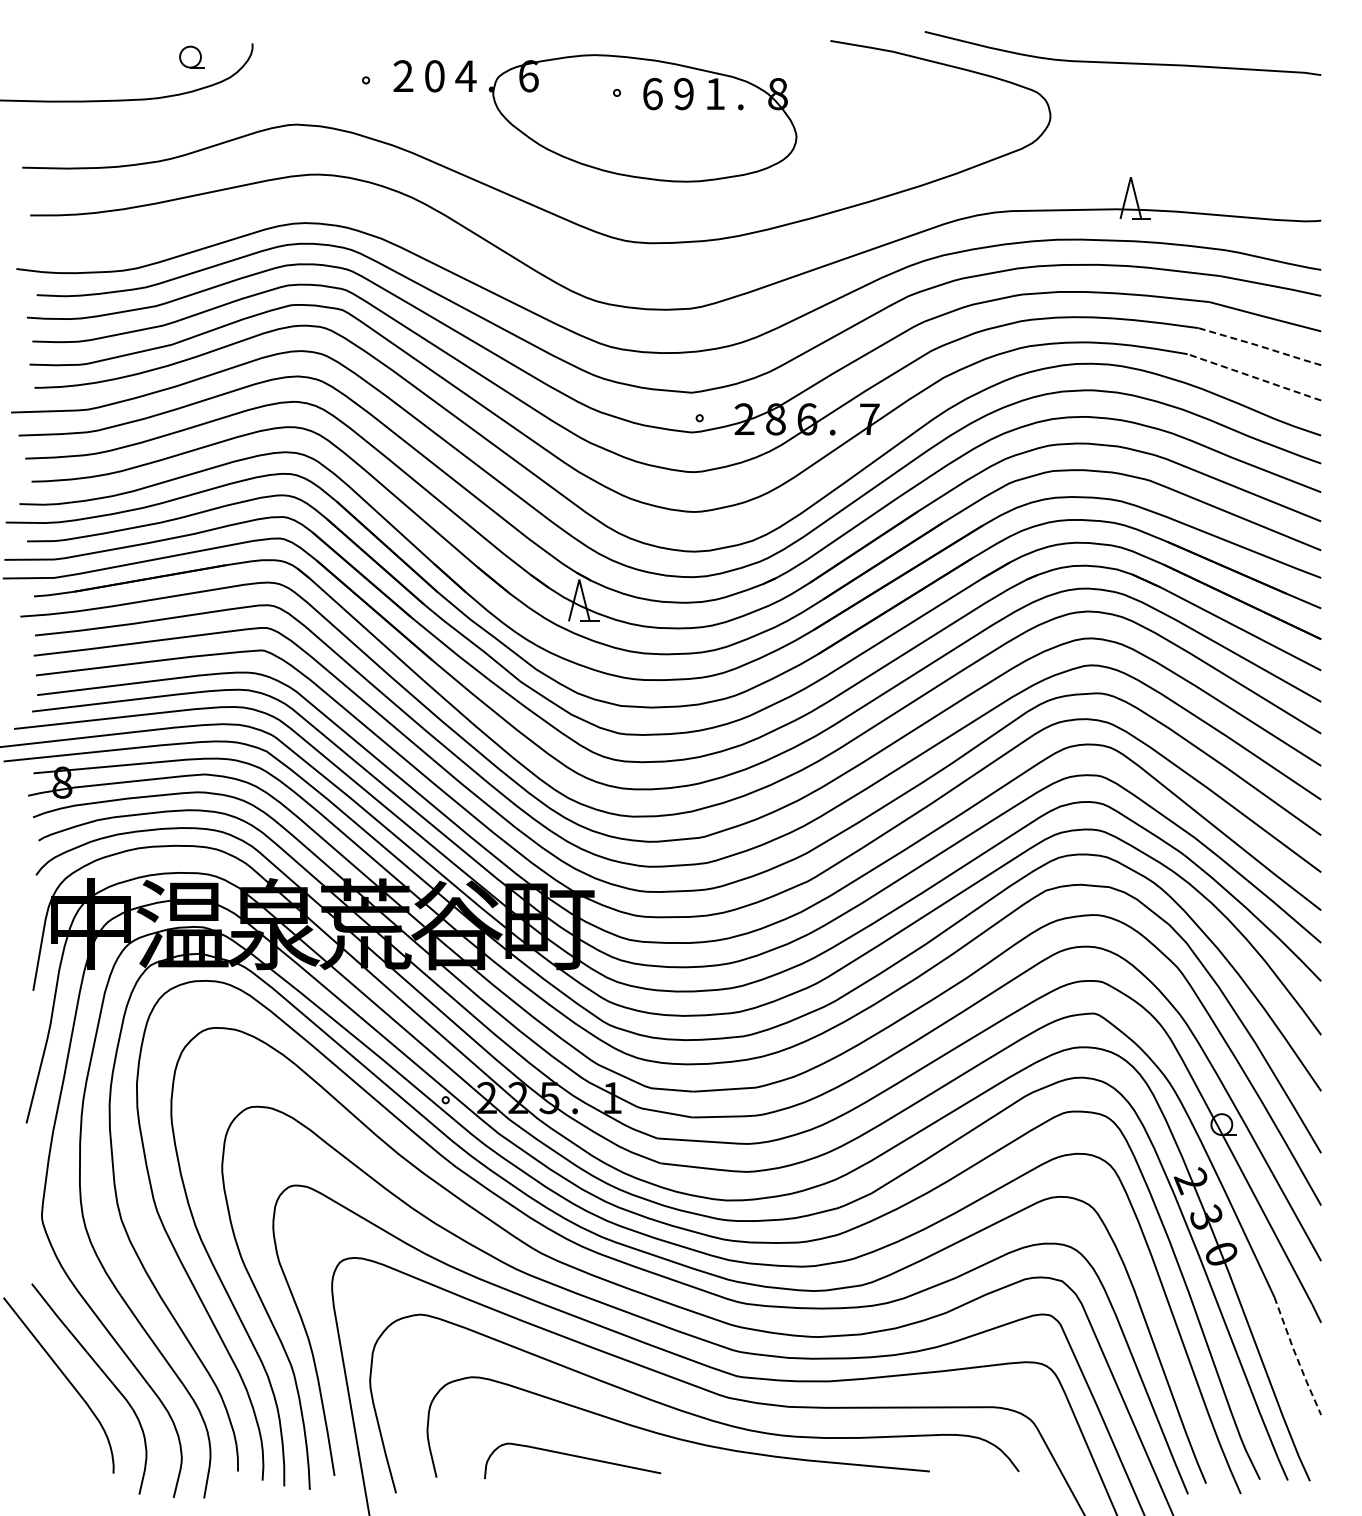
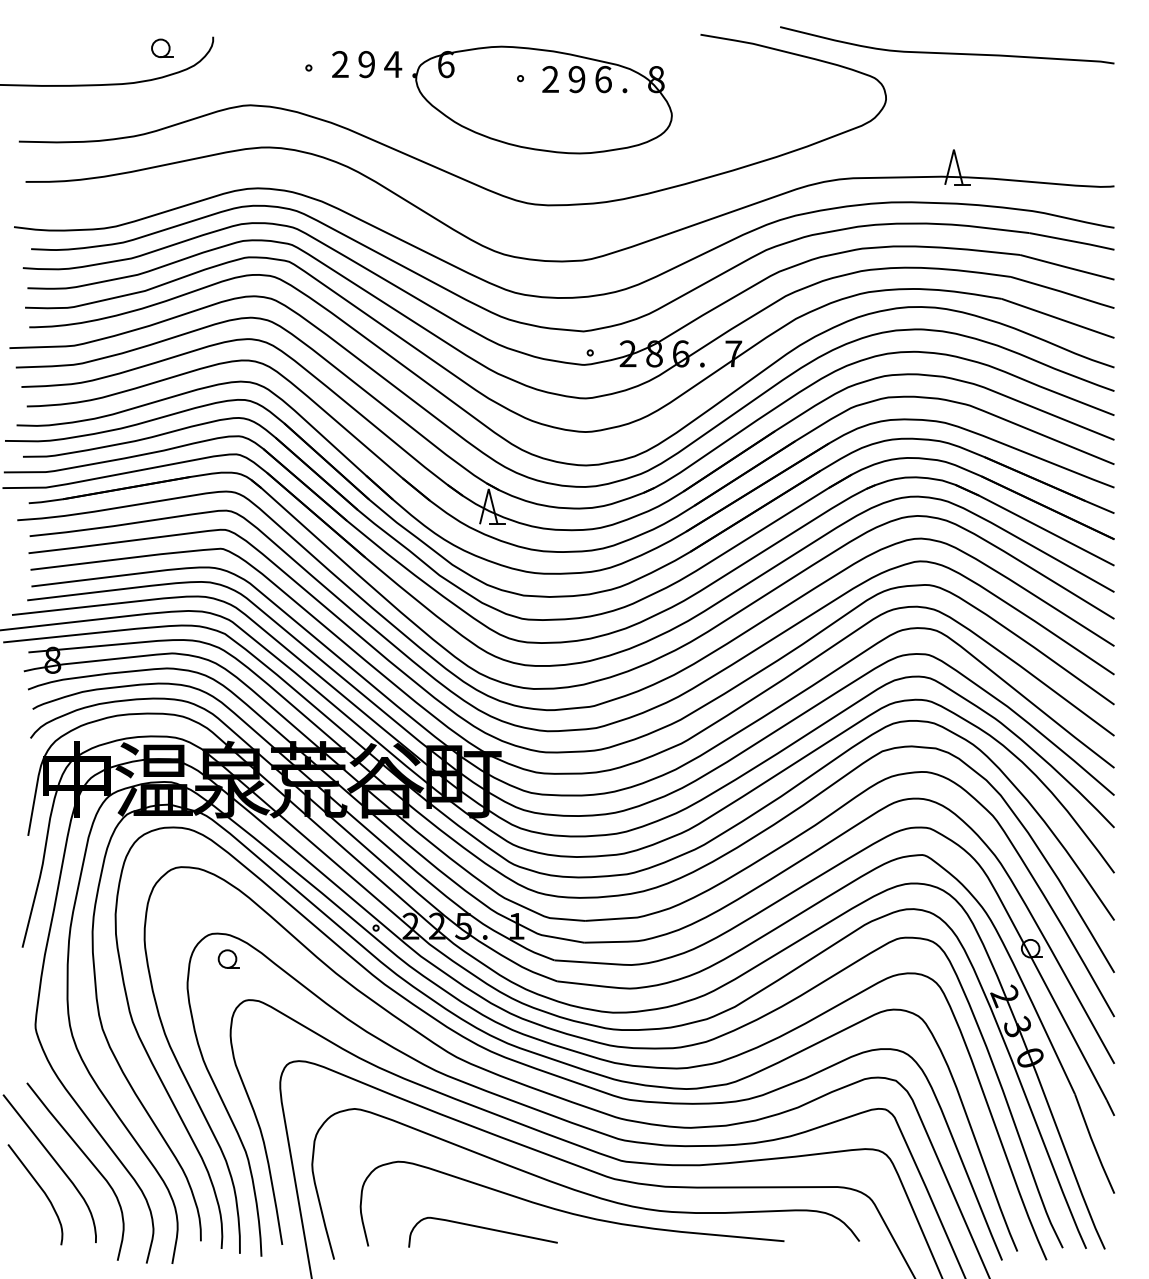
text: (434, 76) -> (366, 64), 0 -> 9
text: (652, 93) -> (550, 79), 6 -> 2
text: (715, 93) -> (603, 79), 1 -> 6
line: (1260, 346) -> (1063, 292), dashed -> solid
line: (1255, 377) -> (1059, 318), dashed -> solid
part: (271, 1136) -> (229, 958), added
line: (1296, 1357) -> (1093, 1145), dashed -> solid
curve: (48, 1410) -> (41, 1189), added

